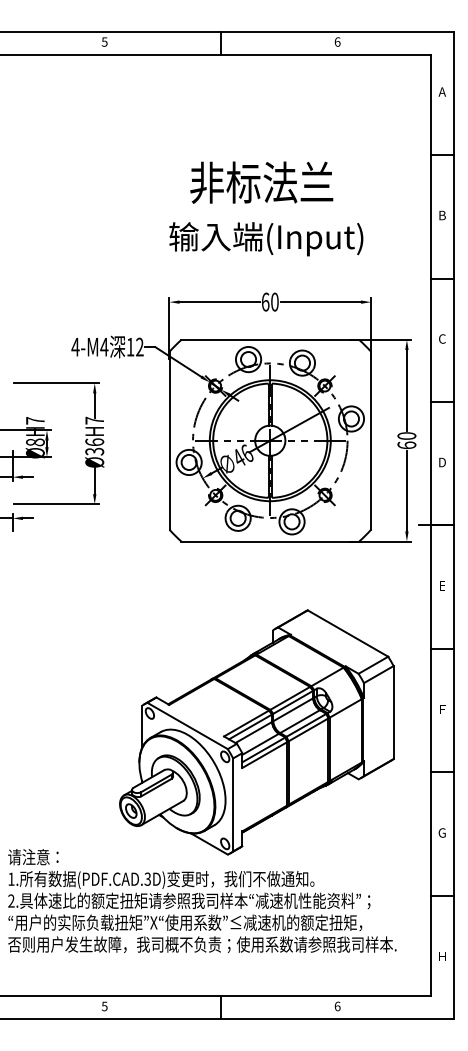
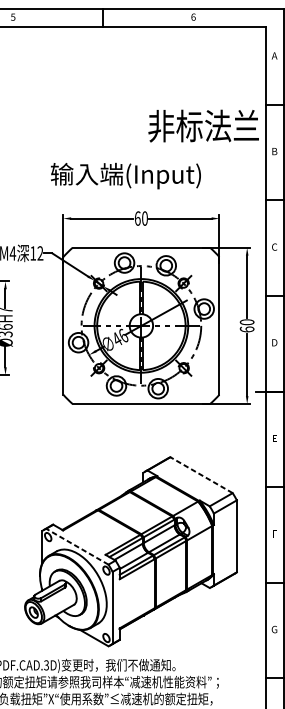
text: (261, 182) -> (203, 125), moved
text: (266, 239) -> (126, 176), moved
line: (347, 633) -> (201, 475), solid -> dashed
line: (187, 725) -> (77, 546), solid -> dashed

